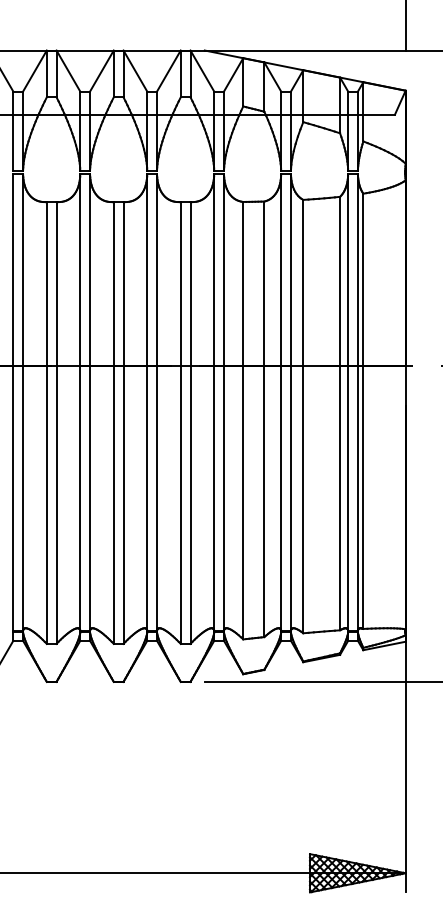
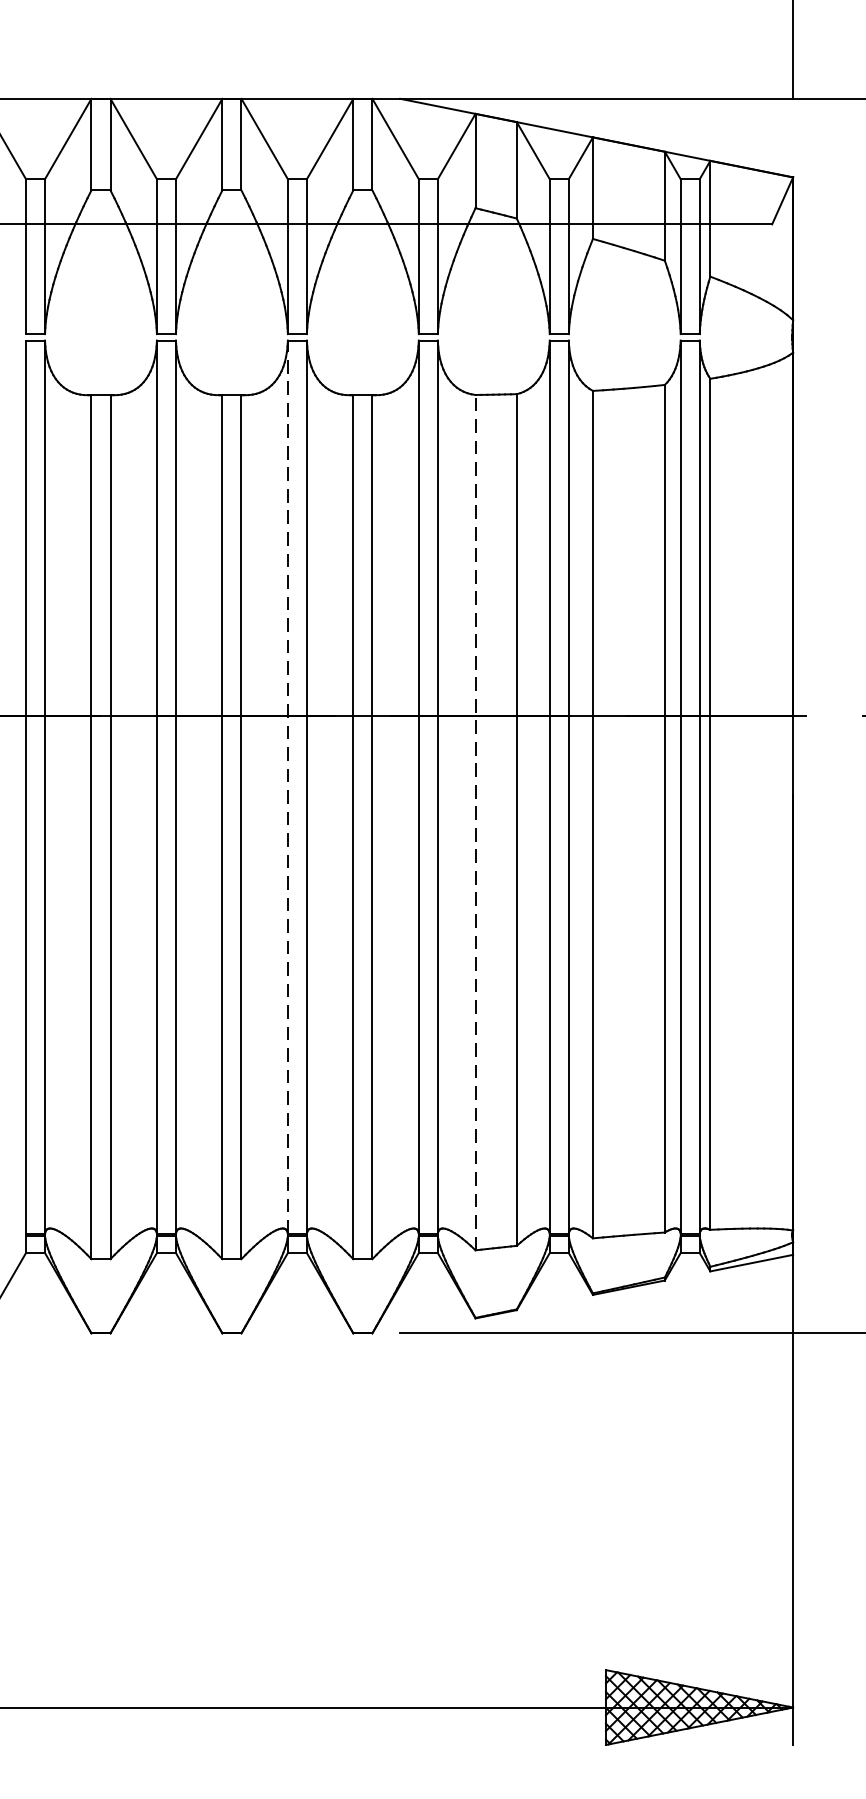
line: (147, 402) -> (288, 787), solid -> dashed
line: (243, 420) -> (476, 822), solid -> dashed

